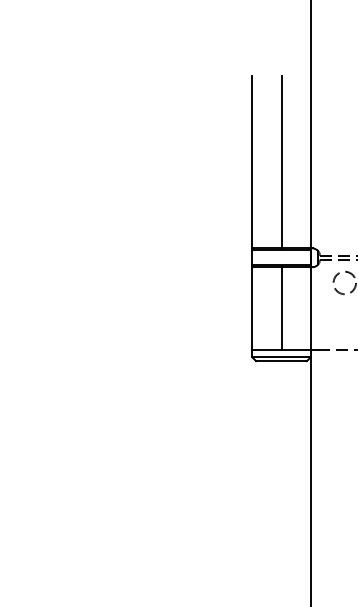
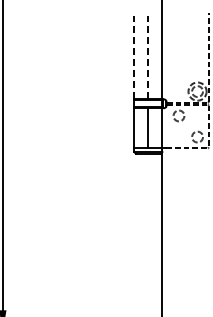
line: (252, 162) -> (134, 57), solid -> dashed
line: (281, 162) -> (148, 57), solid -> dashed

